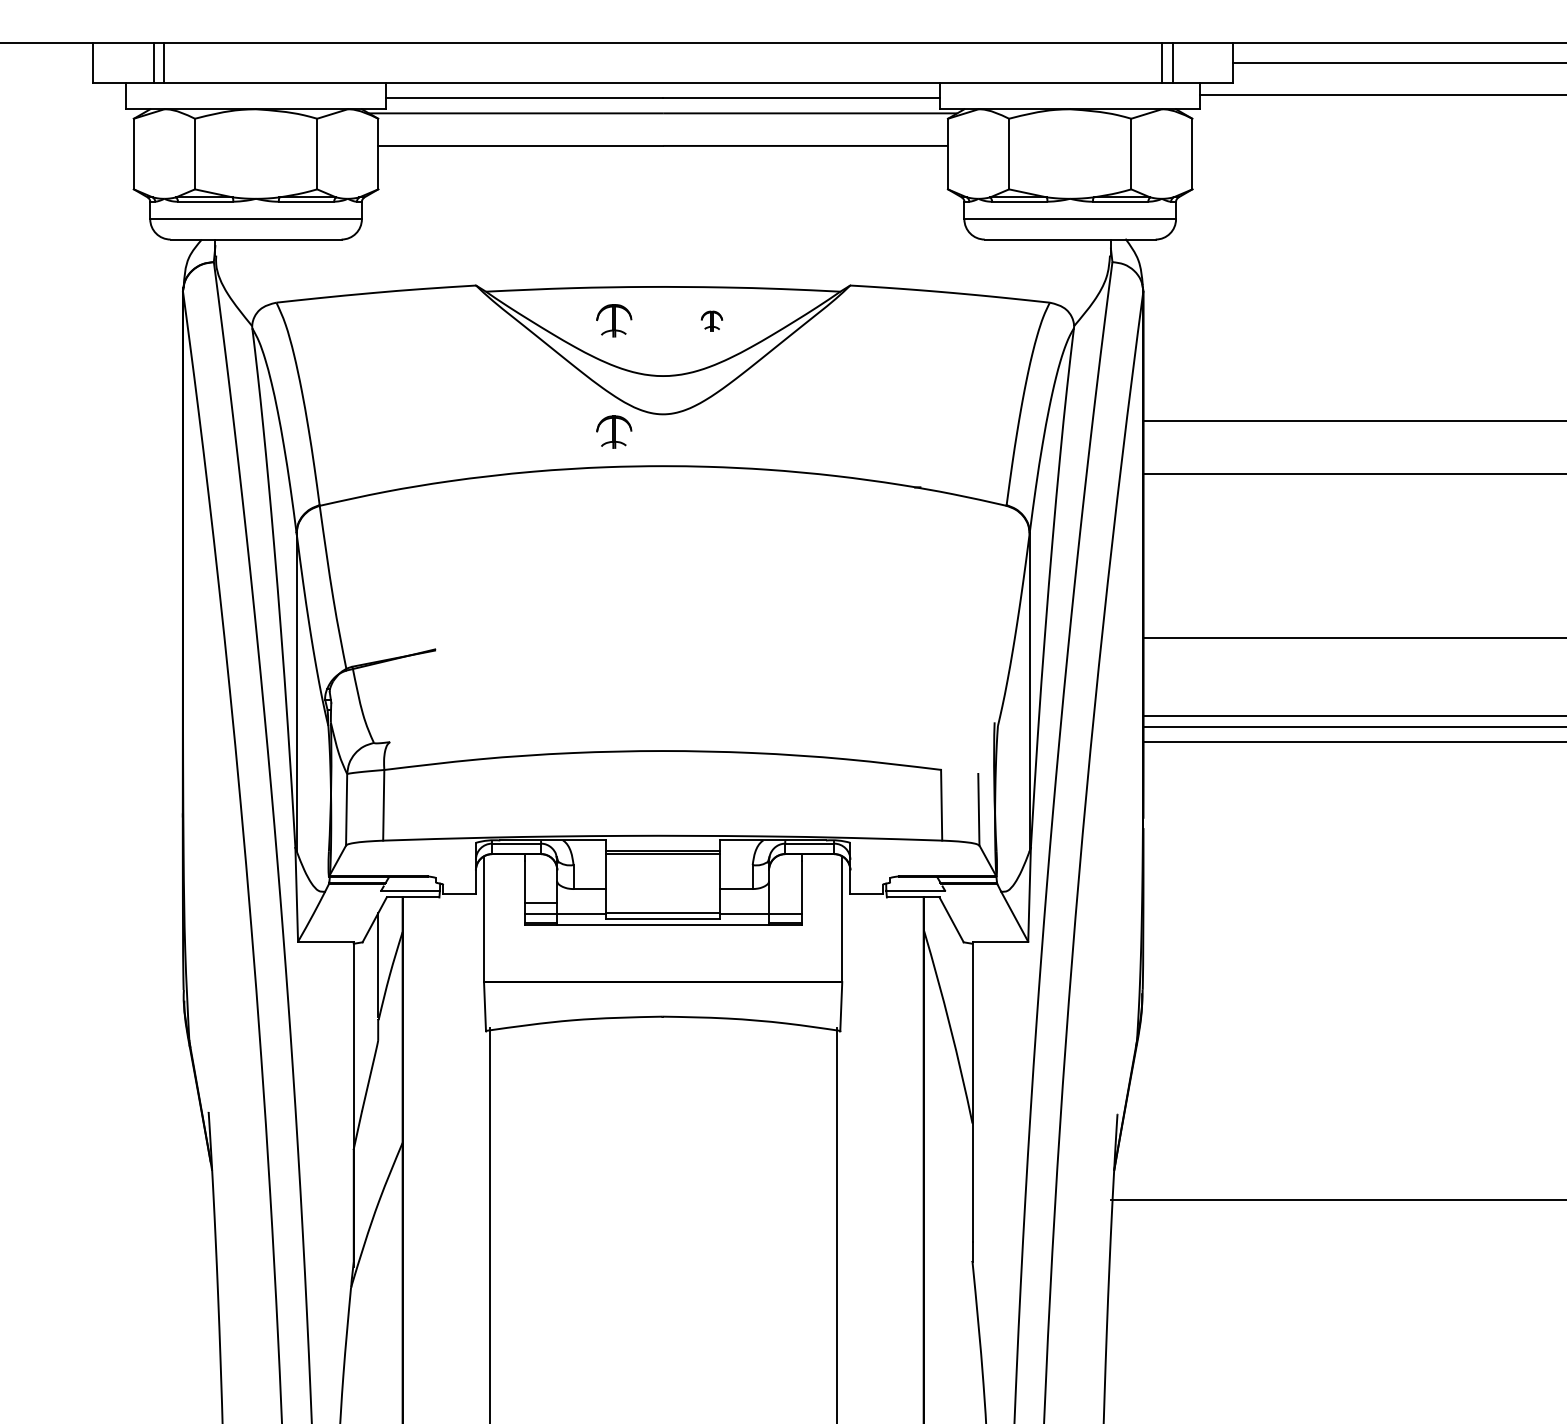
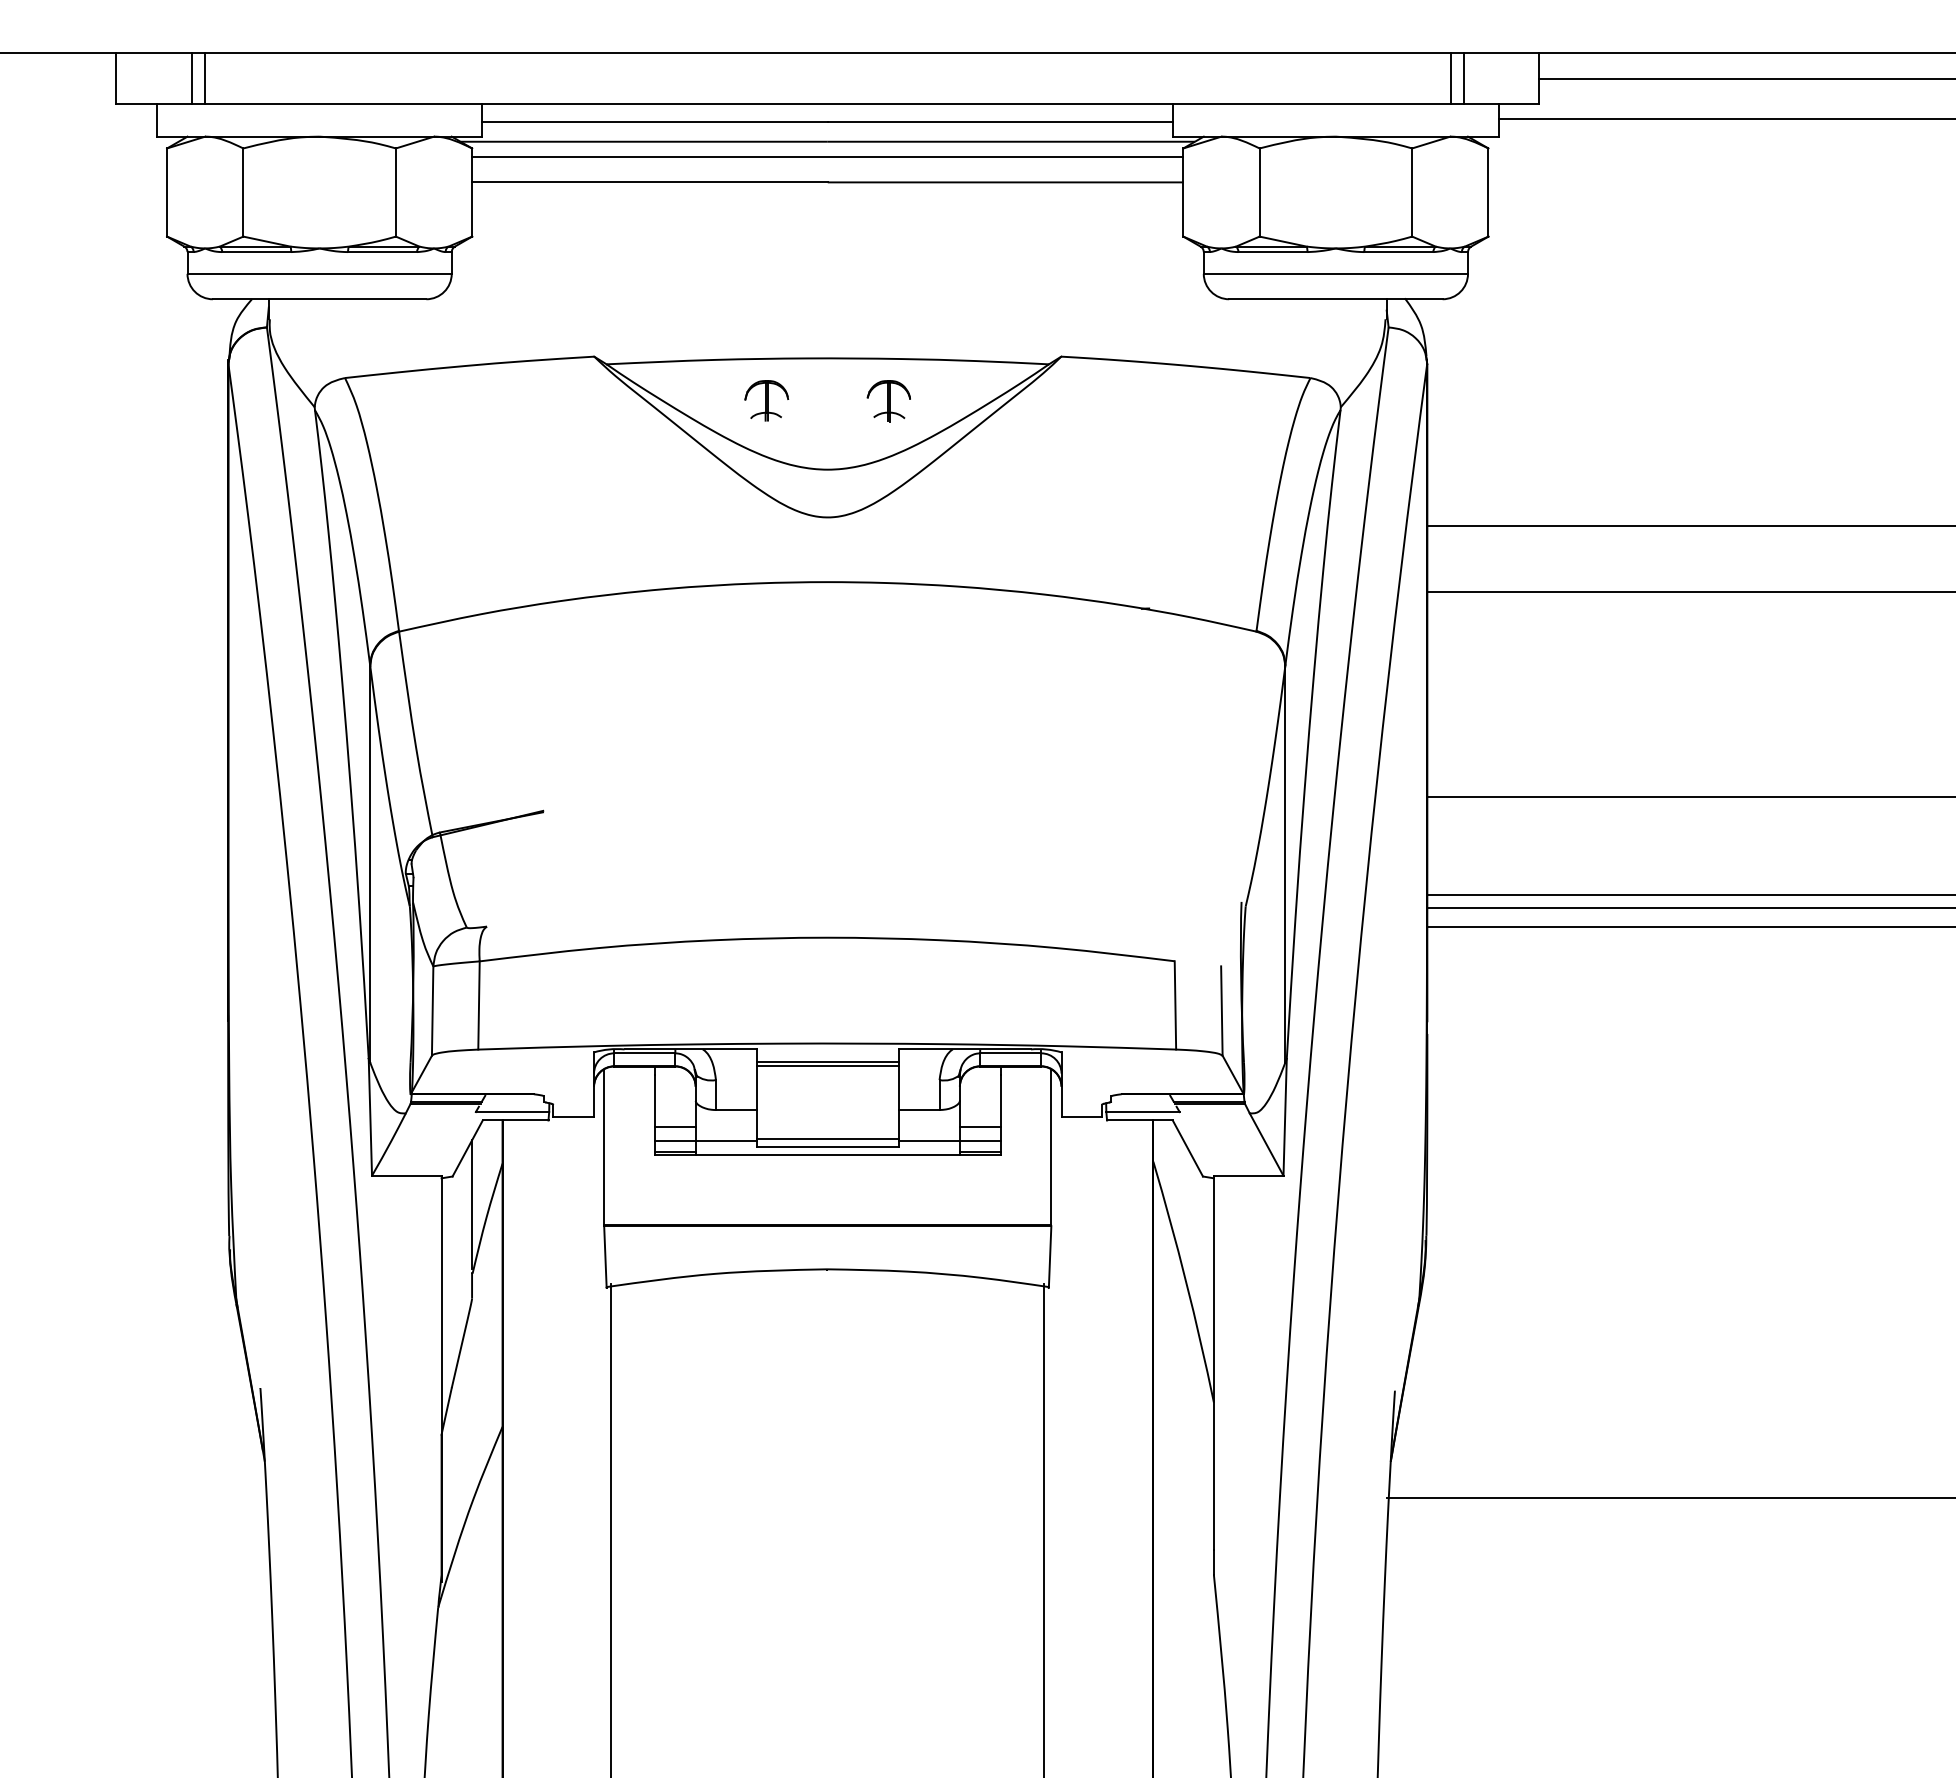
line: (662, 125) -> (827, 156), added
part: (711, 321) -> (888, 401), size x1.67
part: (614, 432) -> (766, 539), removed
line: (784, 902) -> (979, 1126), added

